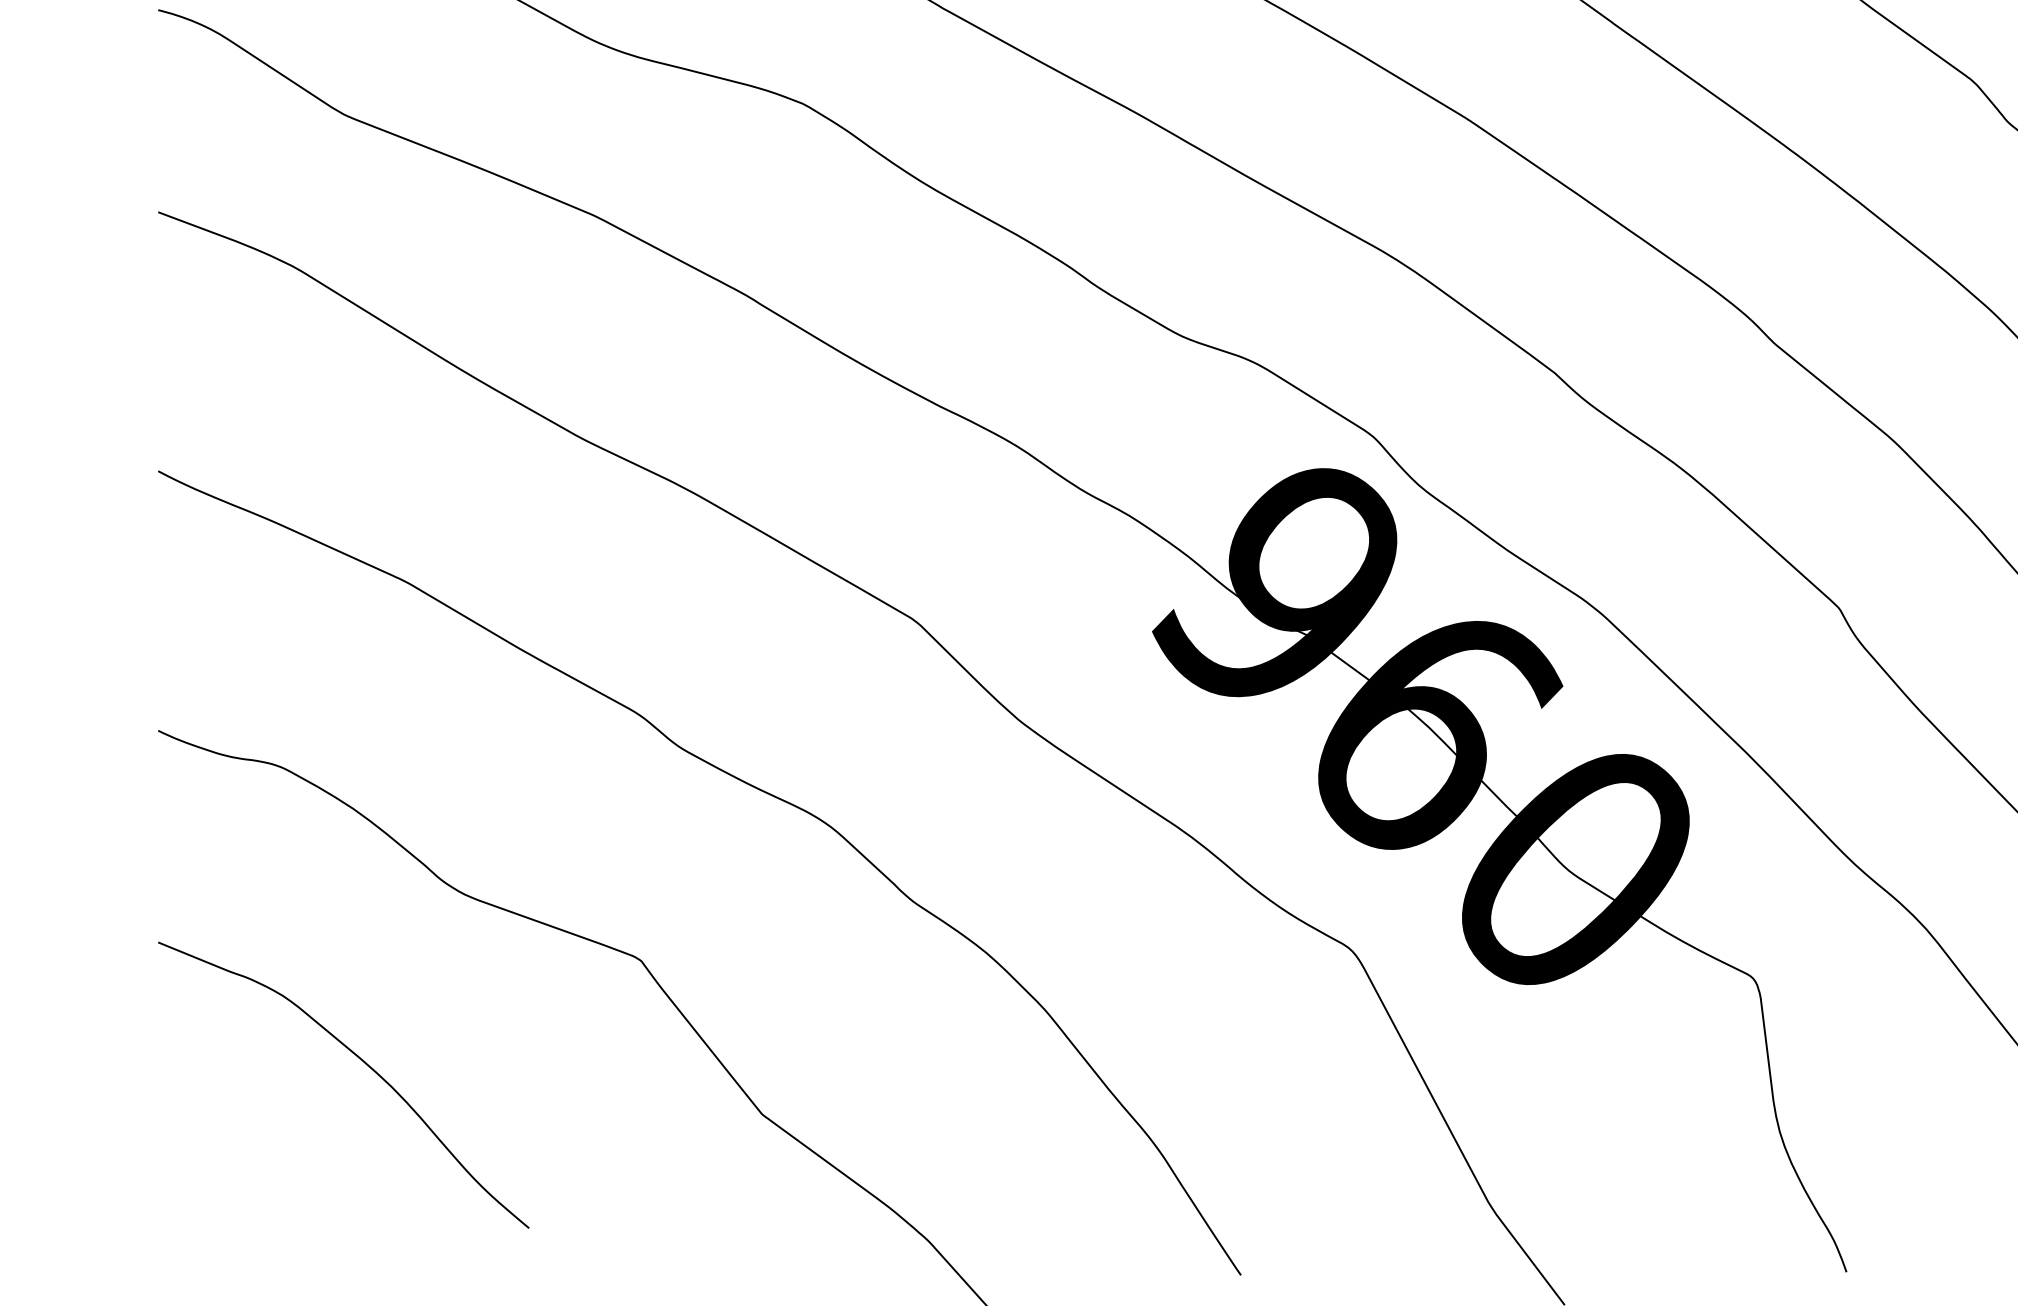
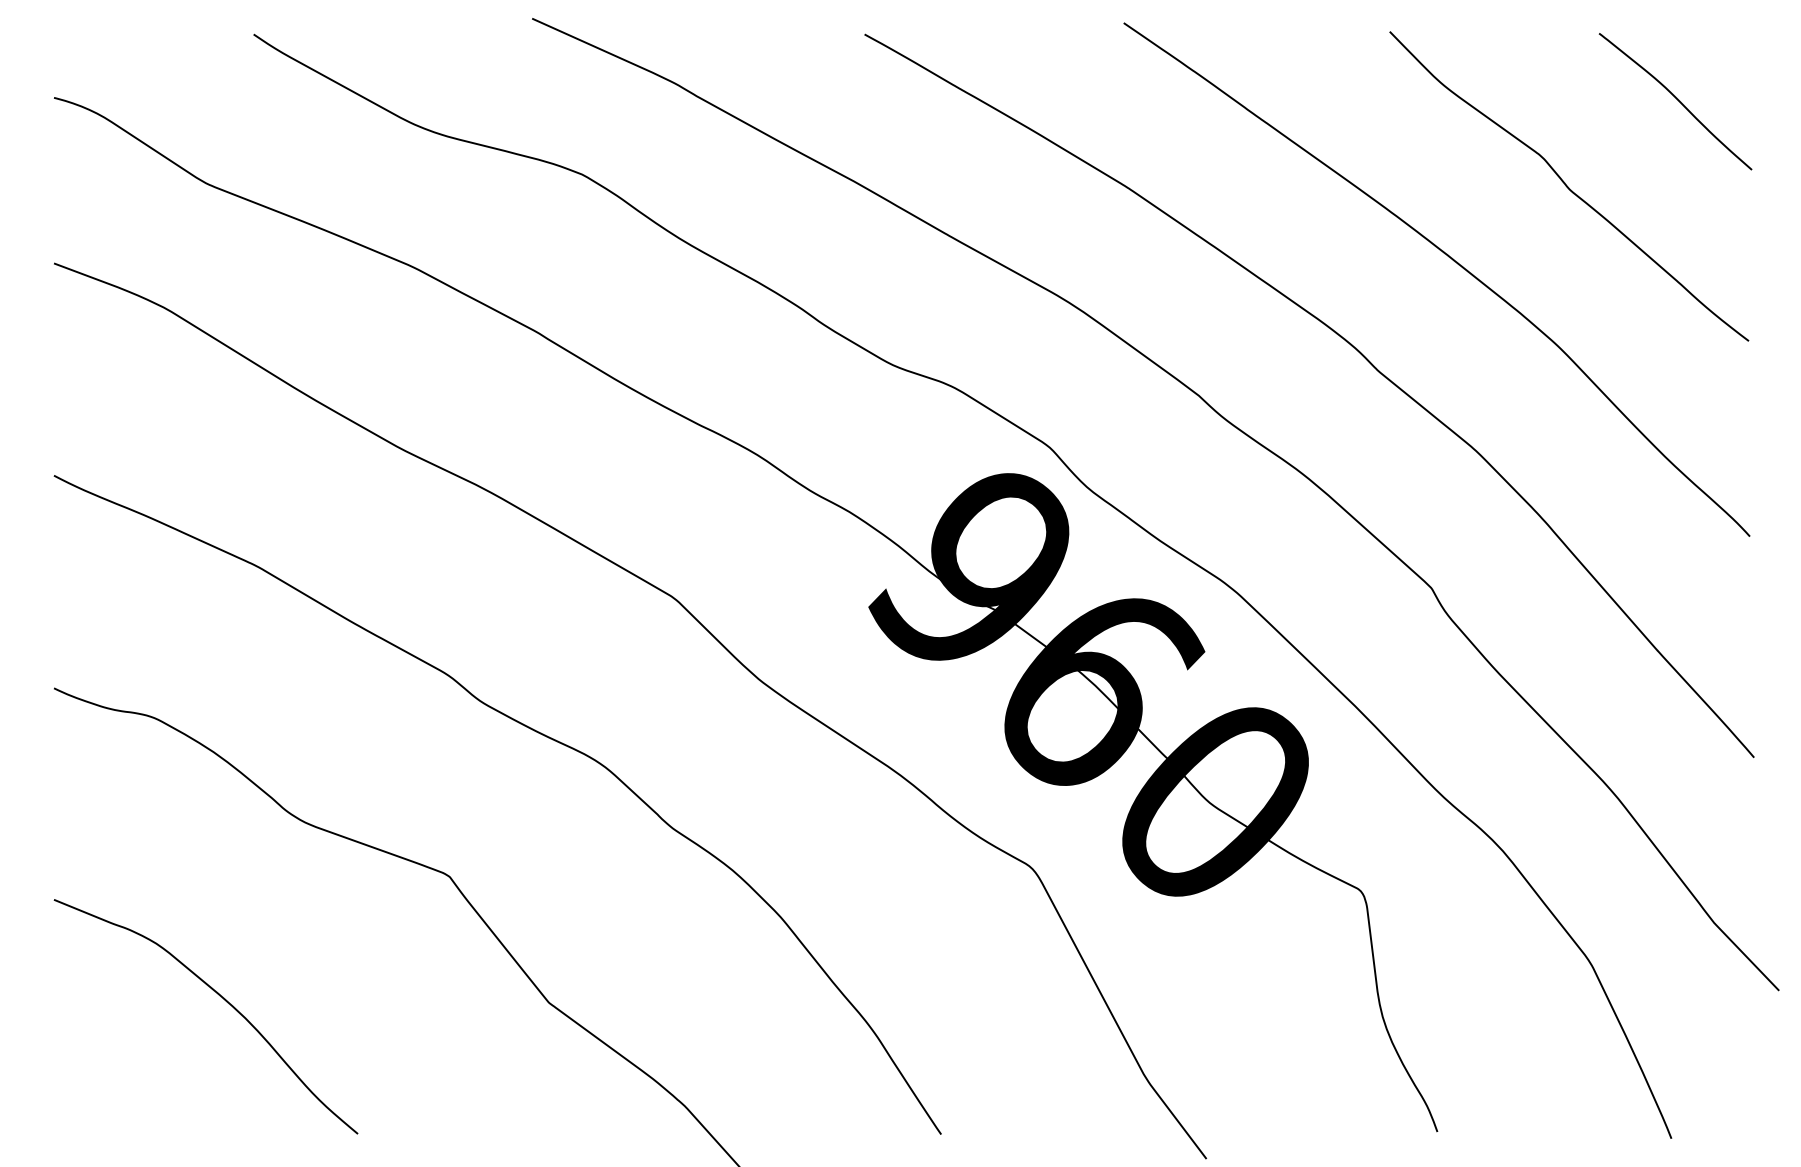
curve: (360, 1060) -> (219, 996), moved

